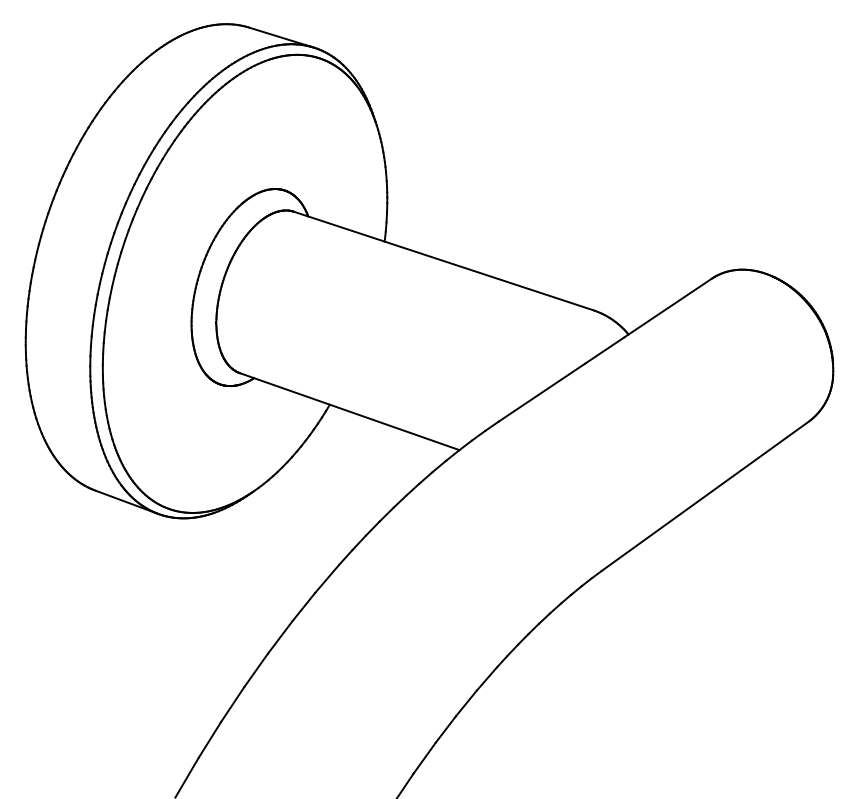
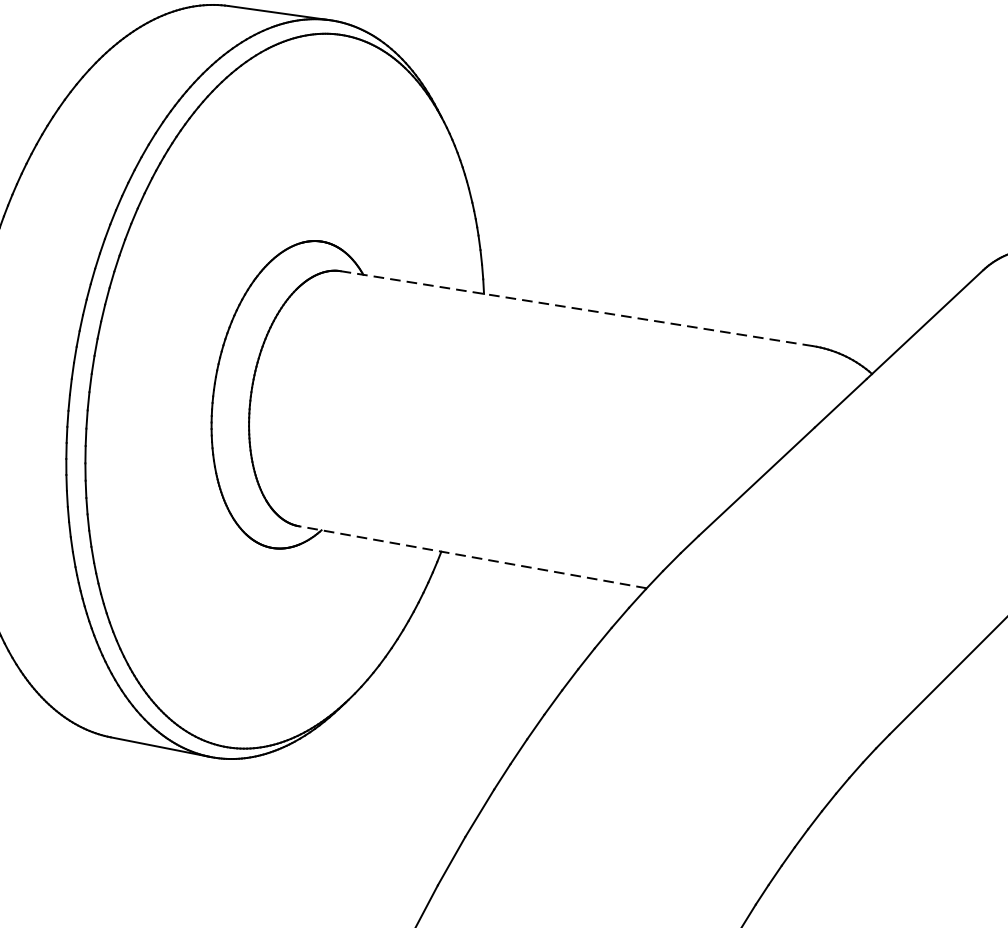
line: (443, 260) -> (576, 307), solid -> dashed
line: (349, 411) -> (472, 557), solid -> dashed

